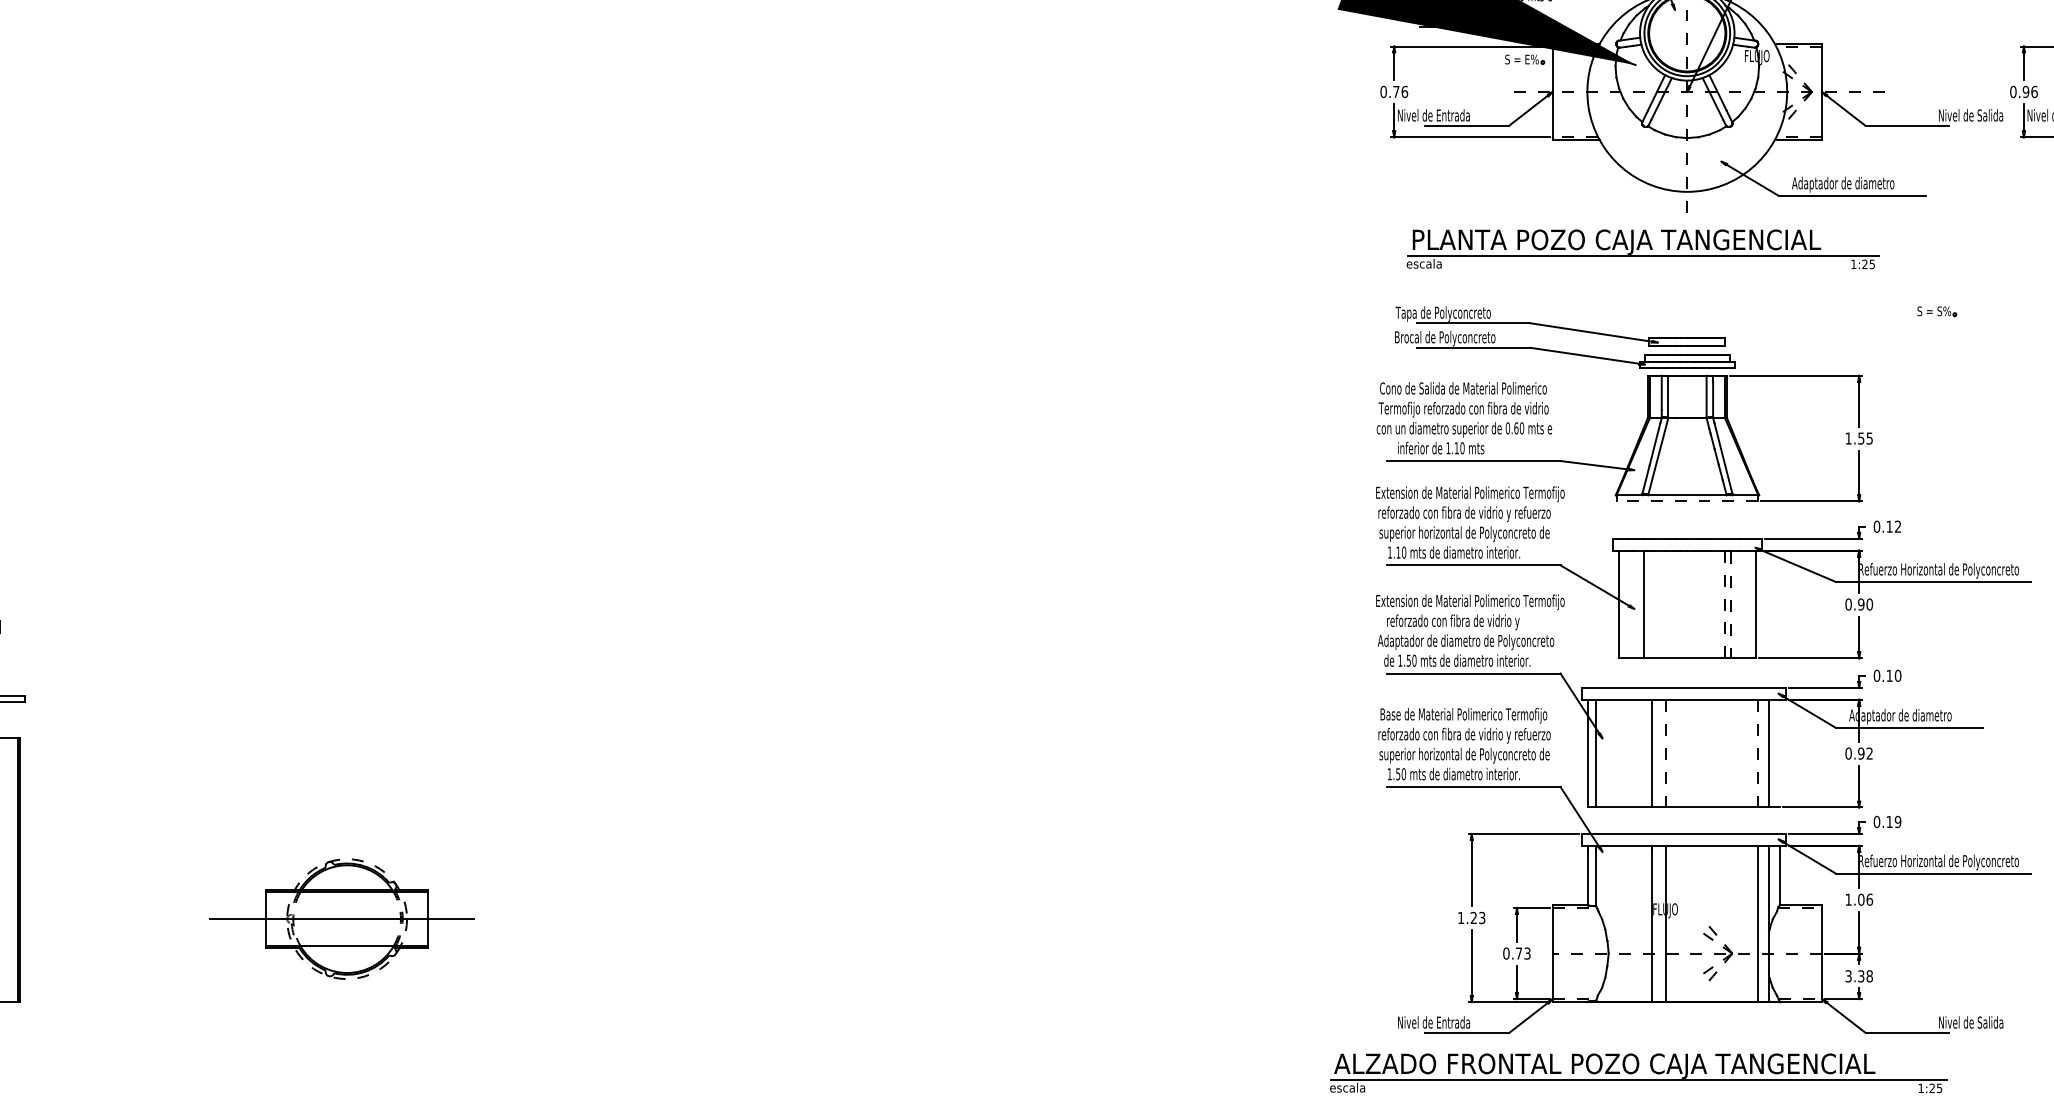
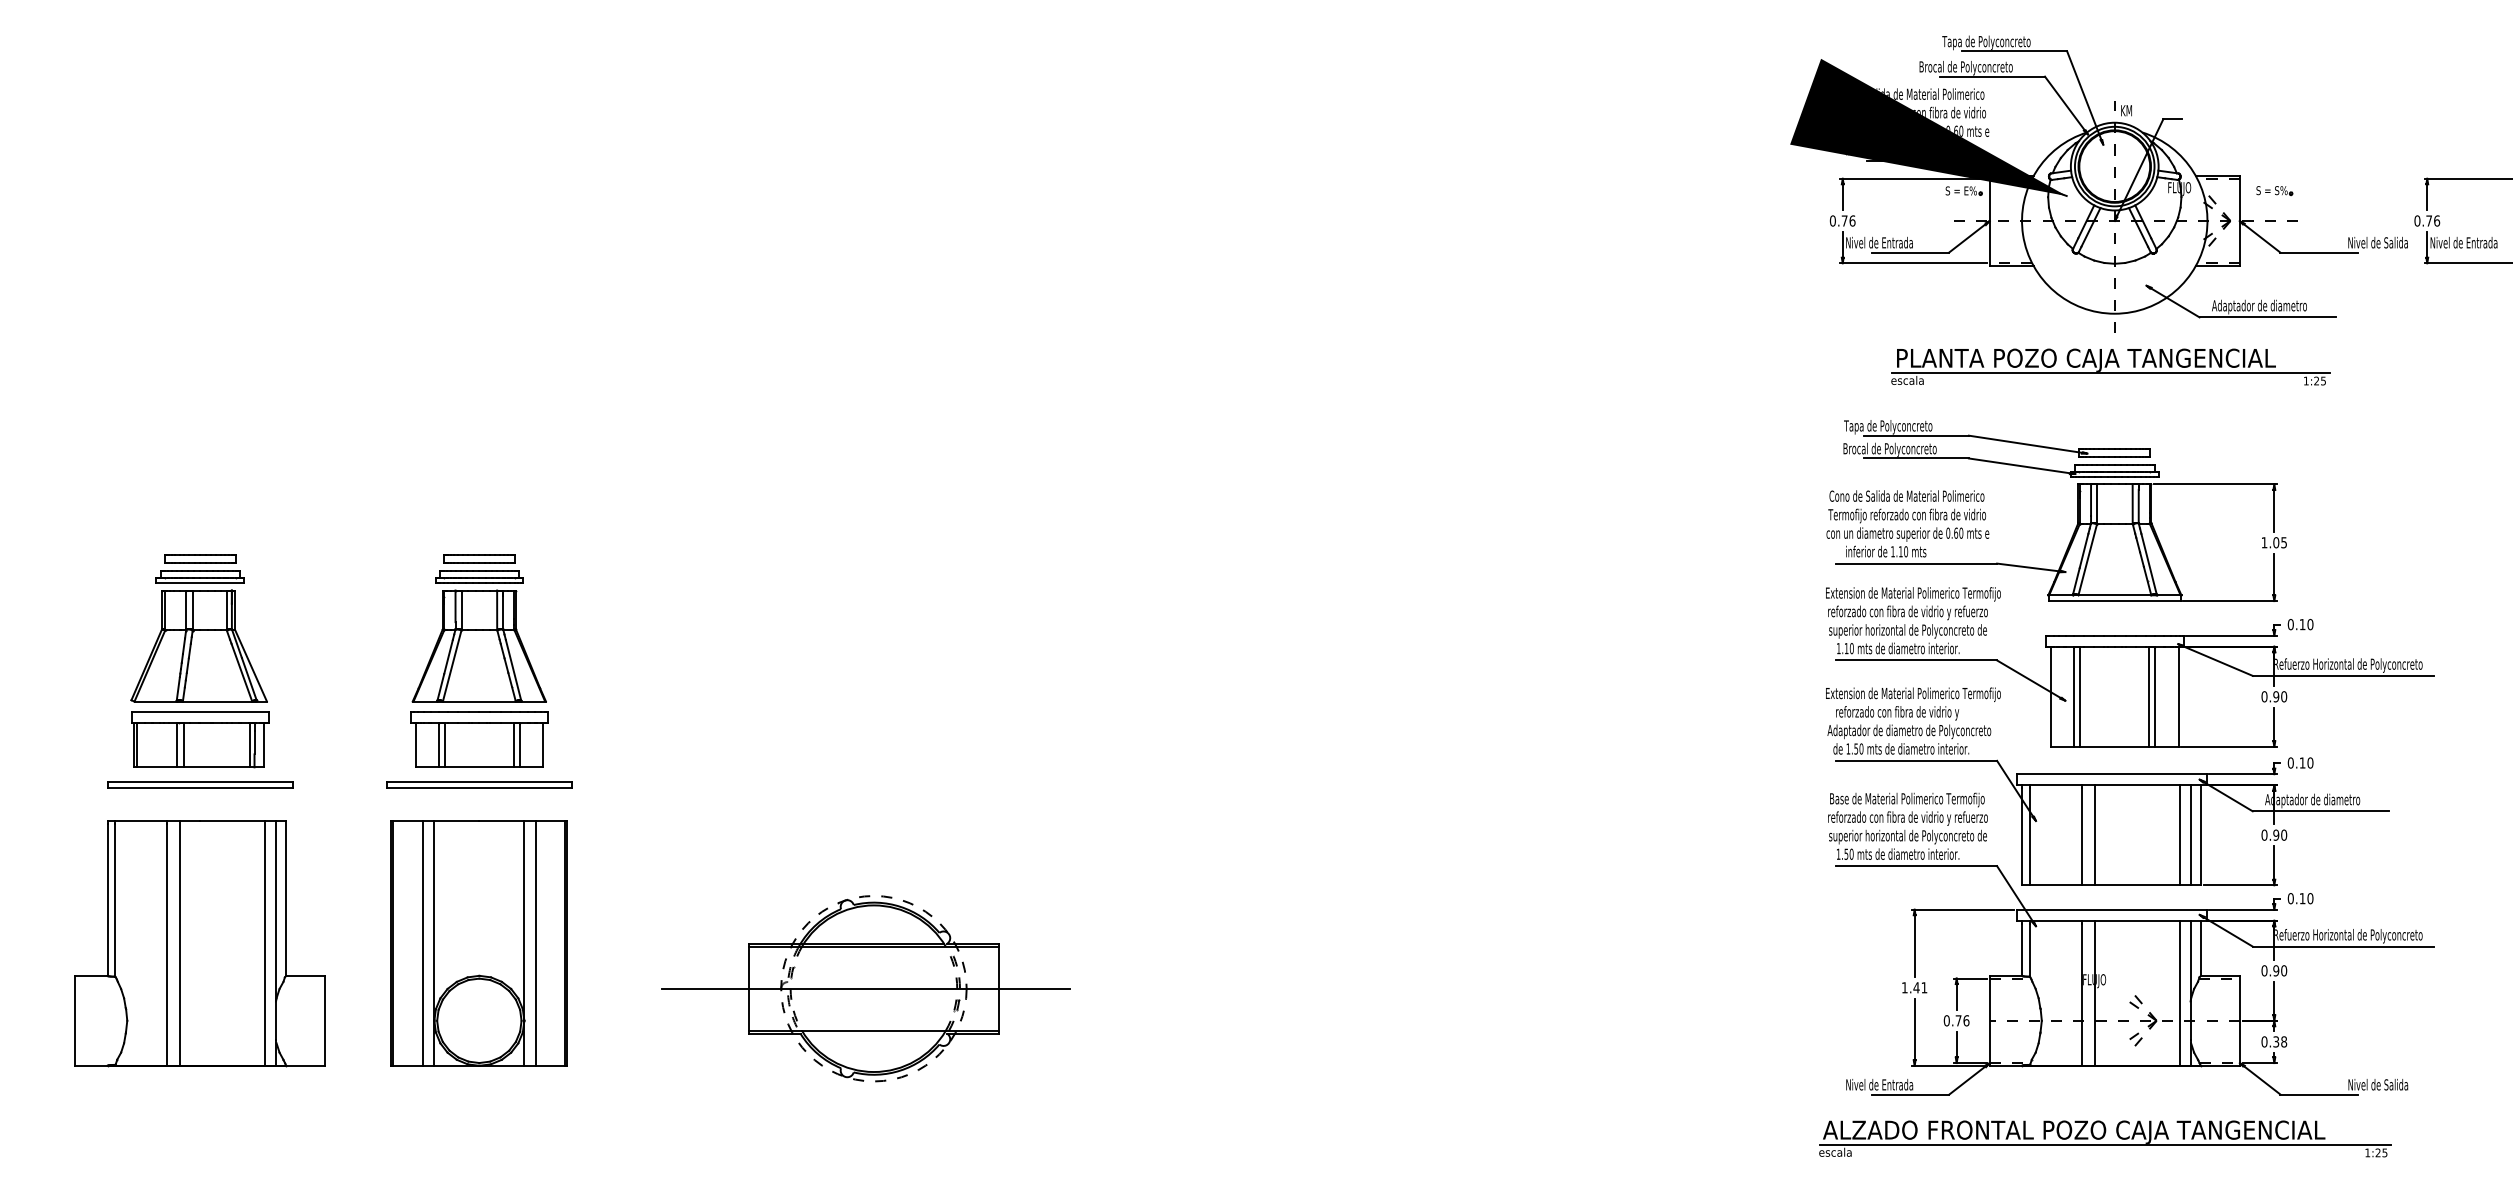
text: (2026, 91) -> (2429, 220), 0.96 -> 0.76
part: (1642, 248) -> (2110, 366), moved
part: (1936, 312) -> (2274, 191), moved
text: (1861, 438) -> (2276, 542), 1.55 -> 1.05
line: (1687, 501) -> (2114, 601), dashed -> solid
text: (1898, 526) -> (2310, 624), 0.12 -> 0.10
line: (1650, 604) -> (2080, 696), added
line: (1724, 604) -> (2149, 696), dashed -> solid
line: (1731, 605) -> (2155, 697), dashed -> solid
text: (1870, 752) -> (2284, 834), 0.92 -> 0.90
line: (1665, 753) -> (2094, 835), dashed -> solid
line: (1757, 753) -> (2179, 835), dashed -> solid
line: (1779, 753) -> (2200, 835), added
text: (1898, 821) -> (2310, 898), 0.19 -> 0.10
text: (1859, 899) -> (2274, 970), 1.06 -> 0.90
text: (1478, 917) -> (1920, 987), 1.23 -> 1.41
part: (341, 918) -> (865, 988), size x1.67
text: (1527, 953) -> (1966, 1020), 0.73 -> 0.76
text: (1848, 975) -> (2264, 1041), 3.38 -> 0.38
part: (1638, 1072) -> (2105, 1138), moved

